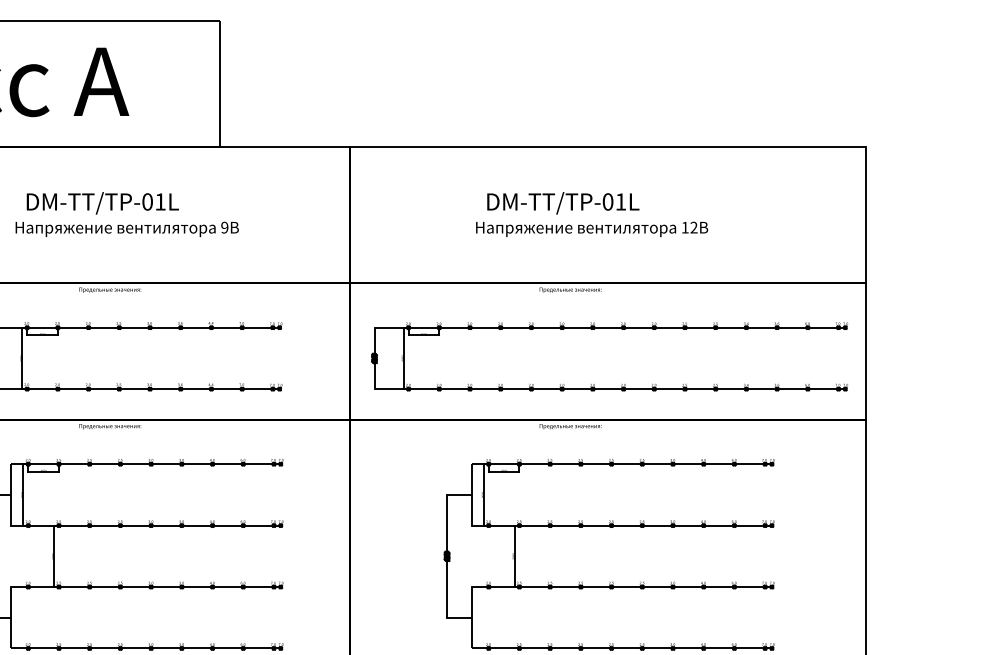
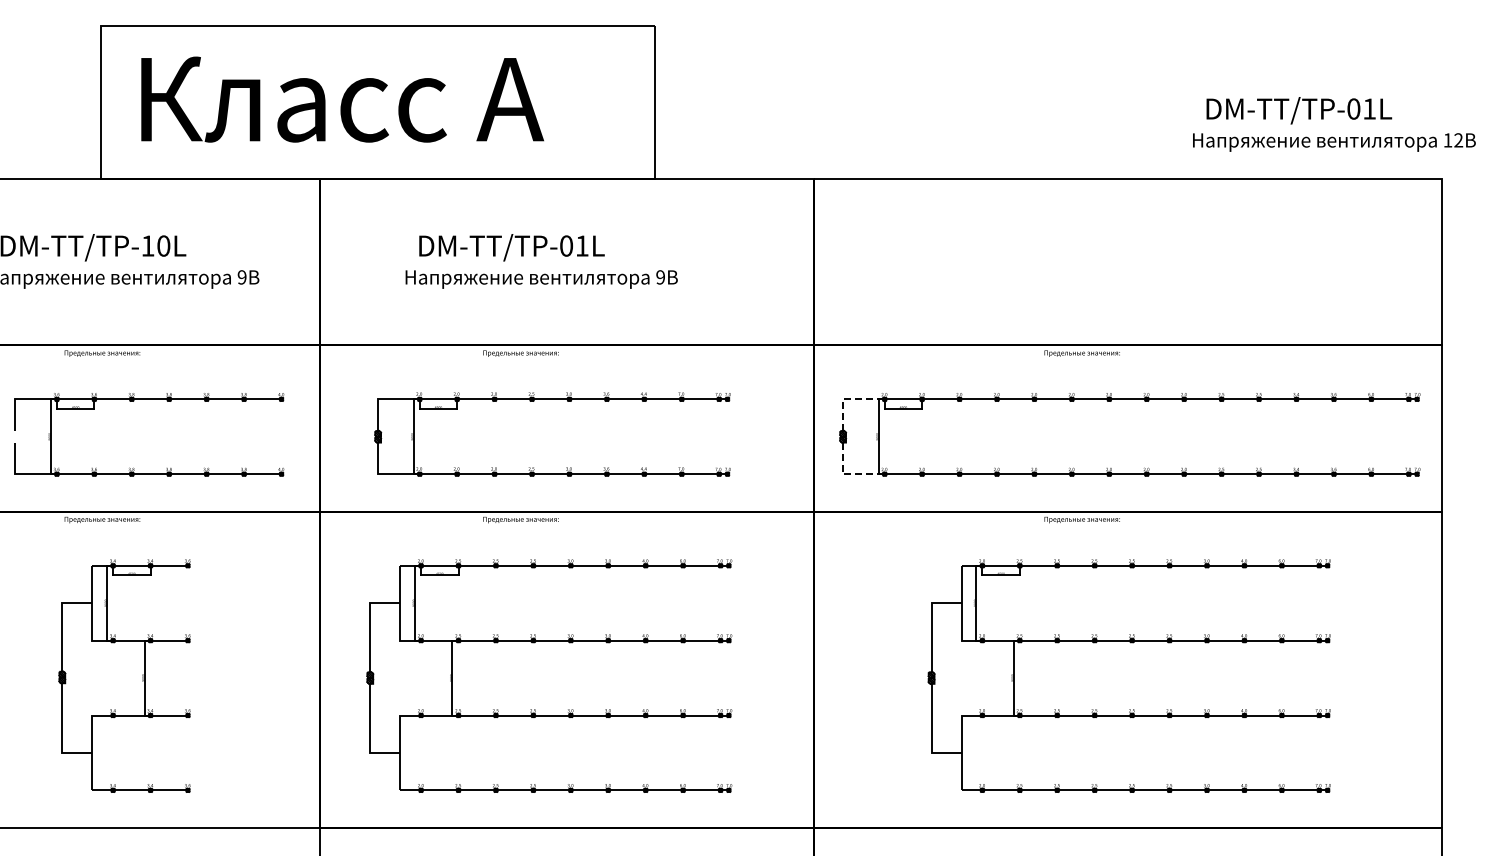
text: (592, 214) -> (1334, 124), moved
line: (378, 327) -> (848, 399), solid -> dashed
line: (378, 389) -> (848, 474), solid -> dashed

